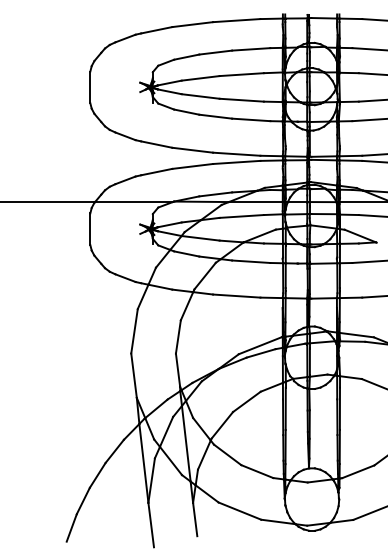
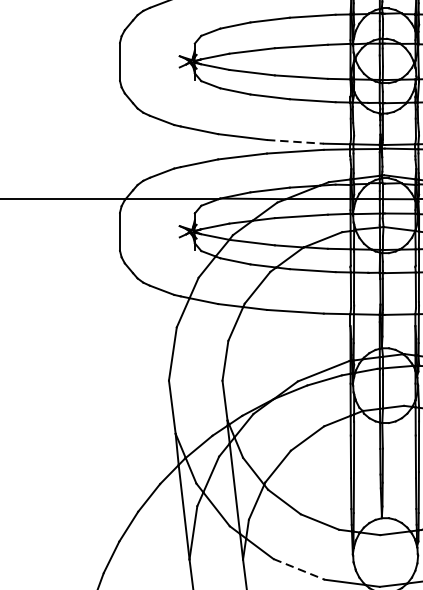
line: (236, 154) -> (295, 142), solid -> dashed
line: (240, 511) -> (299, 569), solid -> dashed

